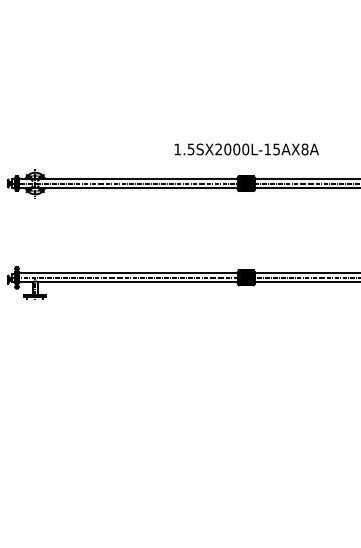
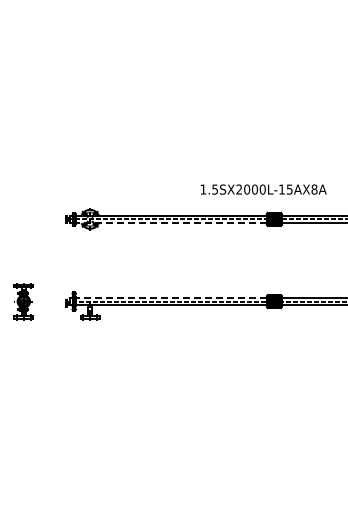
text: (246, 149) -> (263, 189), moved
line: (128, 188) -> (171, 223), solid -> dashed
line: (128, 273) -> (171, 297), solid -> dashed

